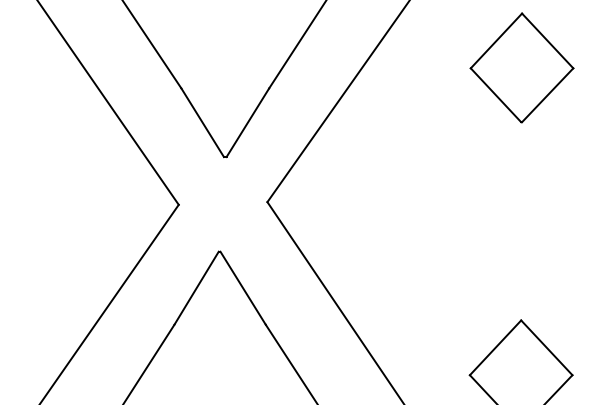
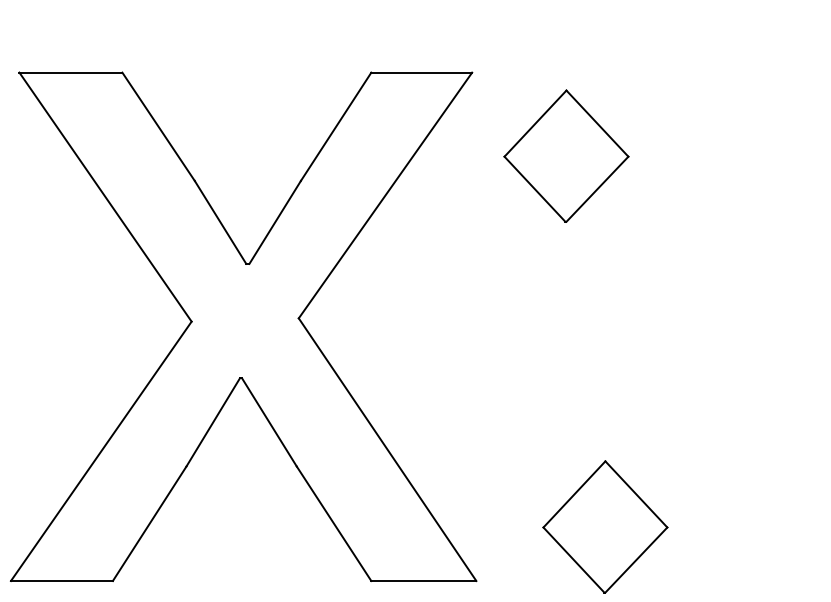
part: (522, 67) -> (566, 155), moved

